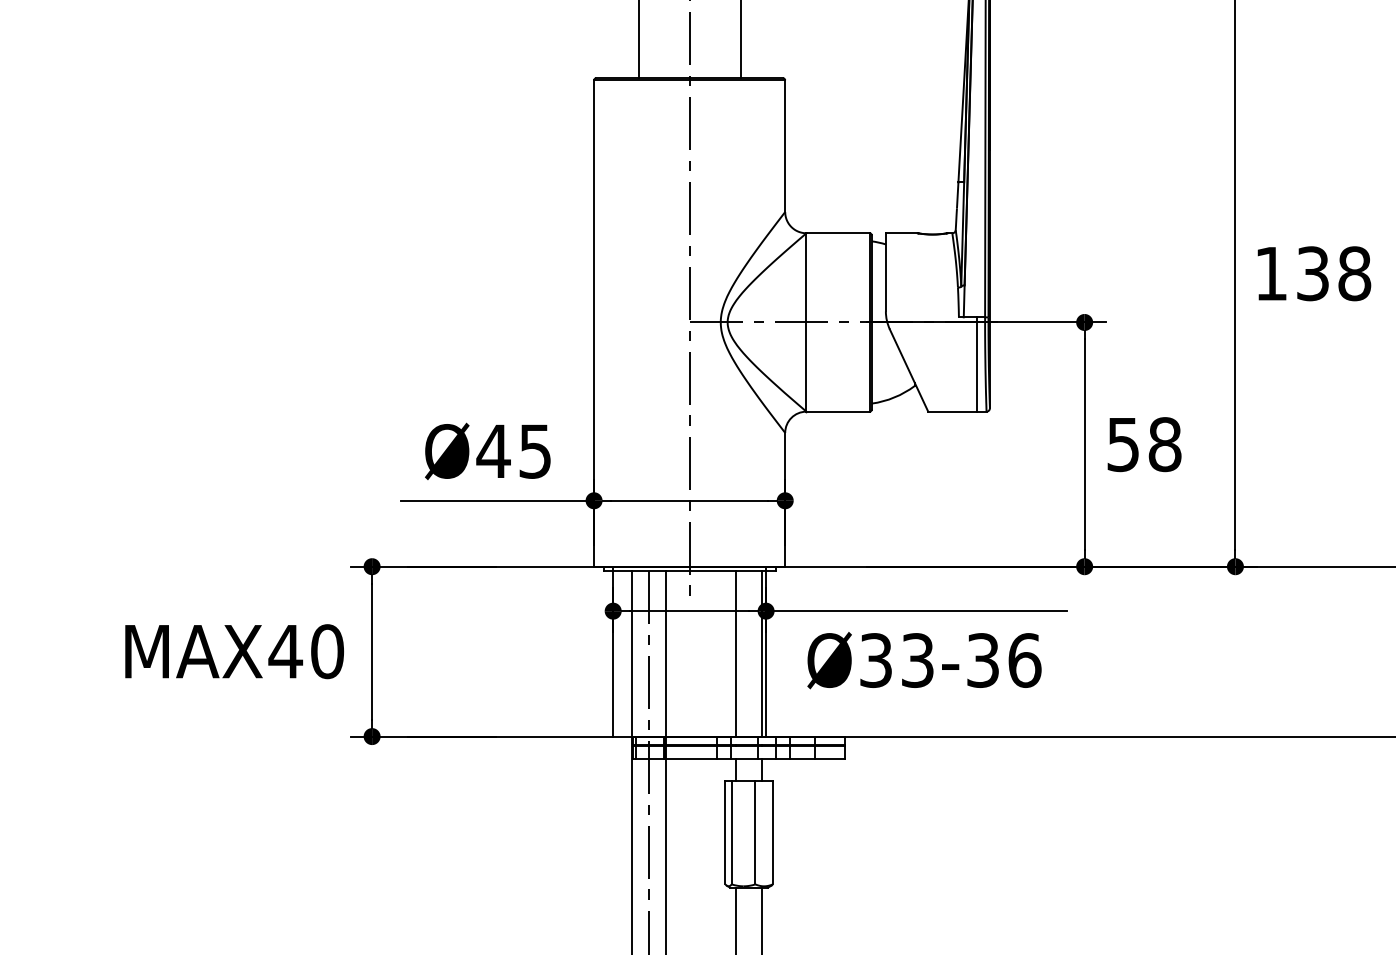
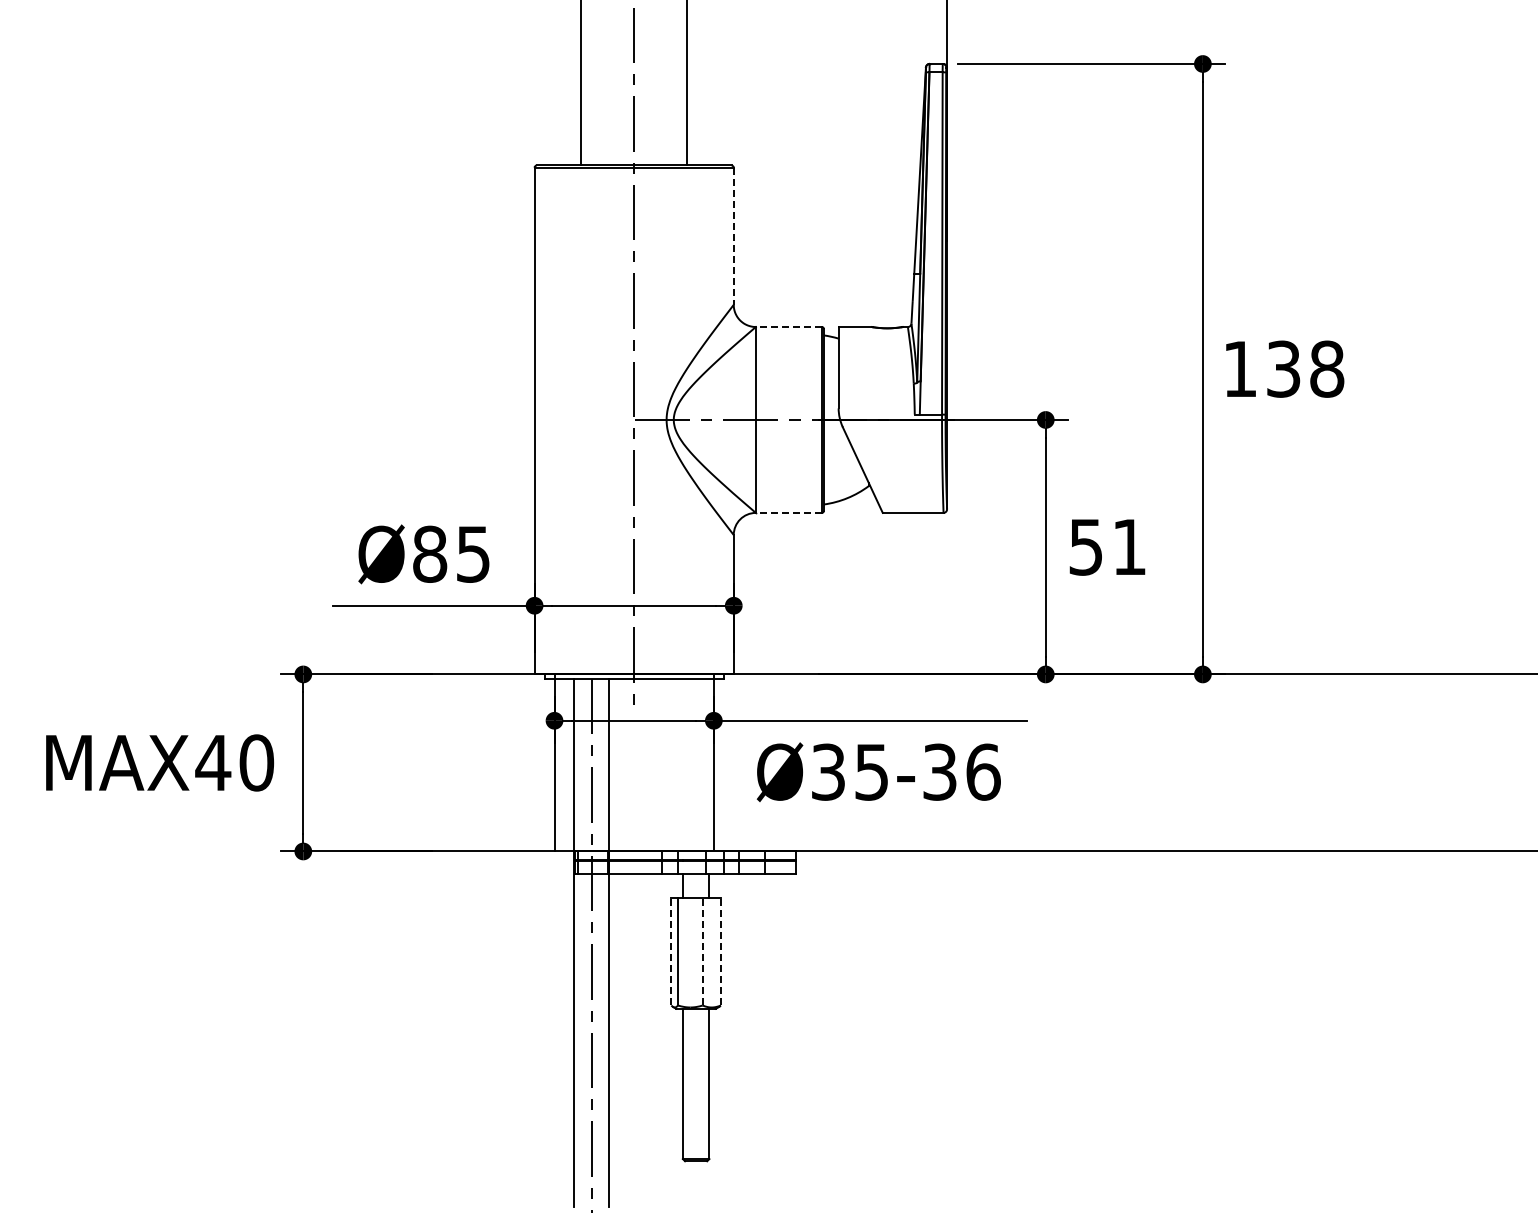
line: (784, 146) -> (733, 236), solid -> dashed
line: (837, 233) -> (788, 327), solid -> dashed
line: (976, 364) -> (933, 463), removed
line: (837, 411) -> (788, 512), solid -> dashed
text: (1165, 443) -> (1129, 546), 58 -> 51
text: (493, 450) -> (429, 553), Ø45 -> Ø85
line: (736, 653) -> (682, 764), removed
line: (761, 653) -> (709, 764), removed
text: (917, 659) -> (871, 771), Ø33-36 -> Ø35-36
line: (725, 832) -> (671, 951), solid -> dashed
line: (755, 832) -> (702, 951), solid -> dashed
line: (772, 832) -> (720, 951), solid -> dashed

